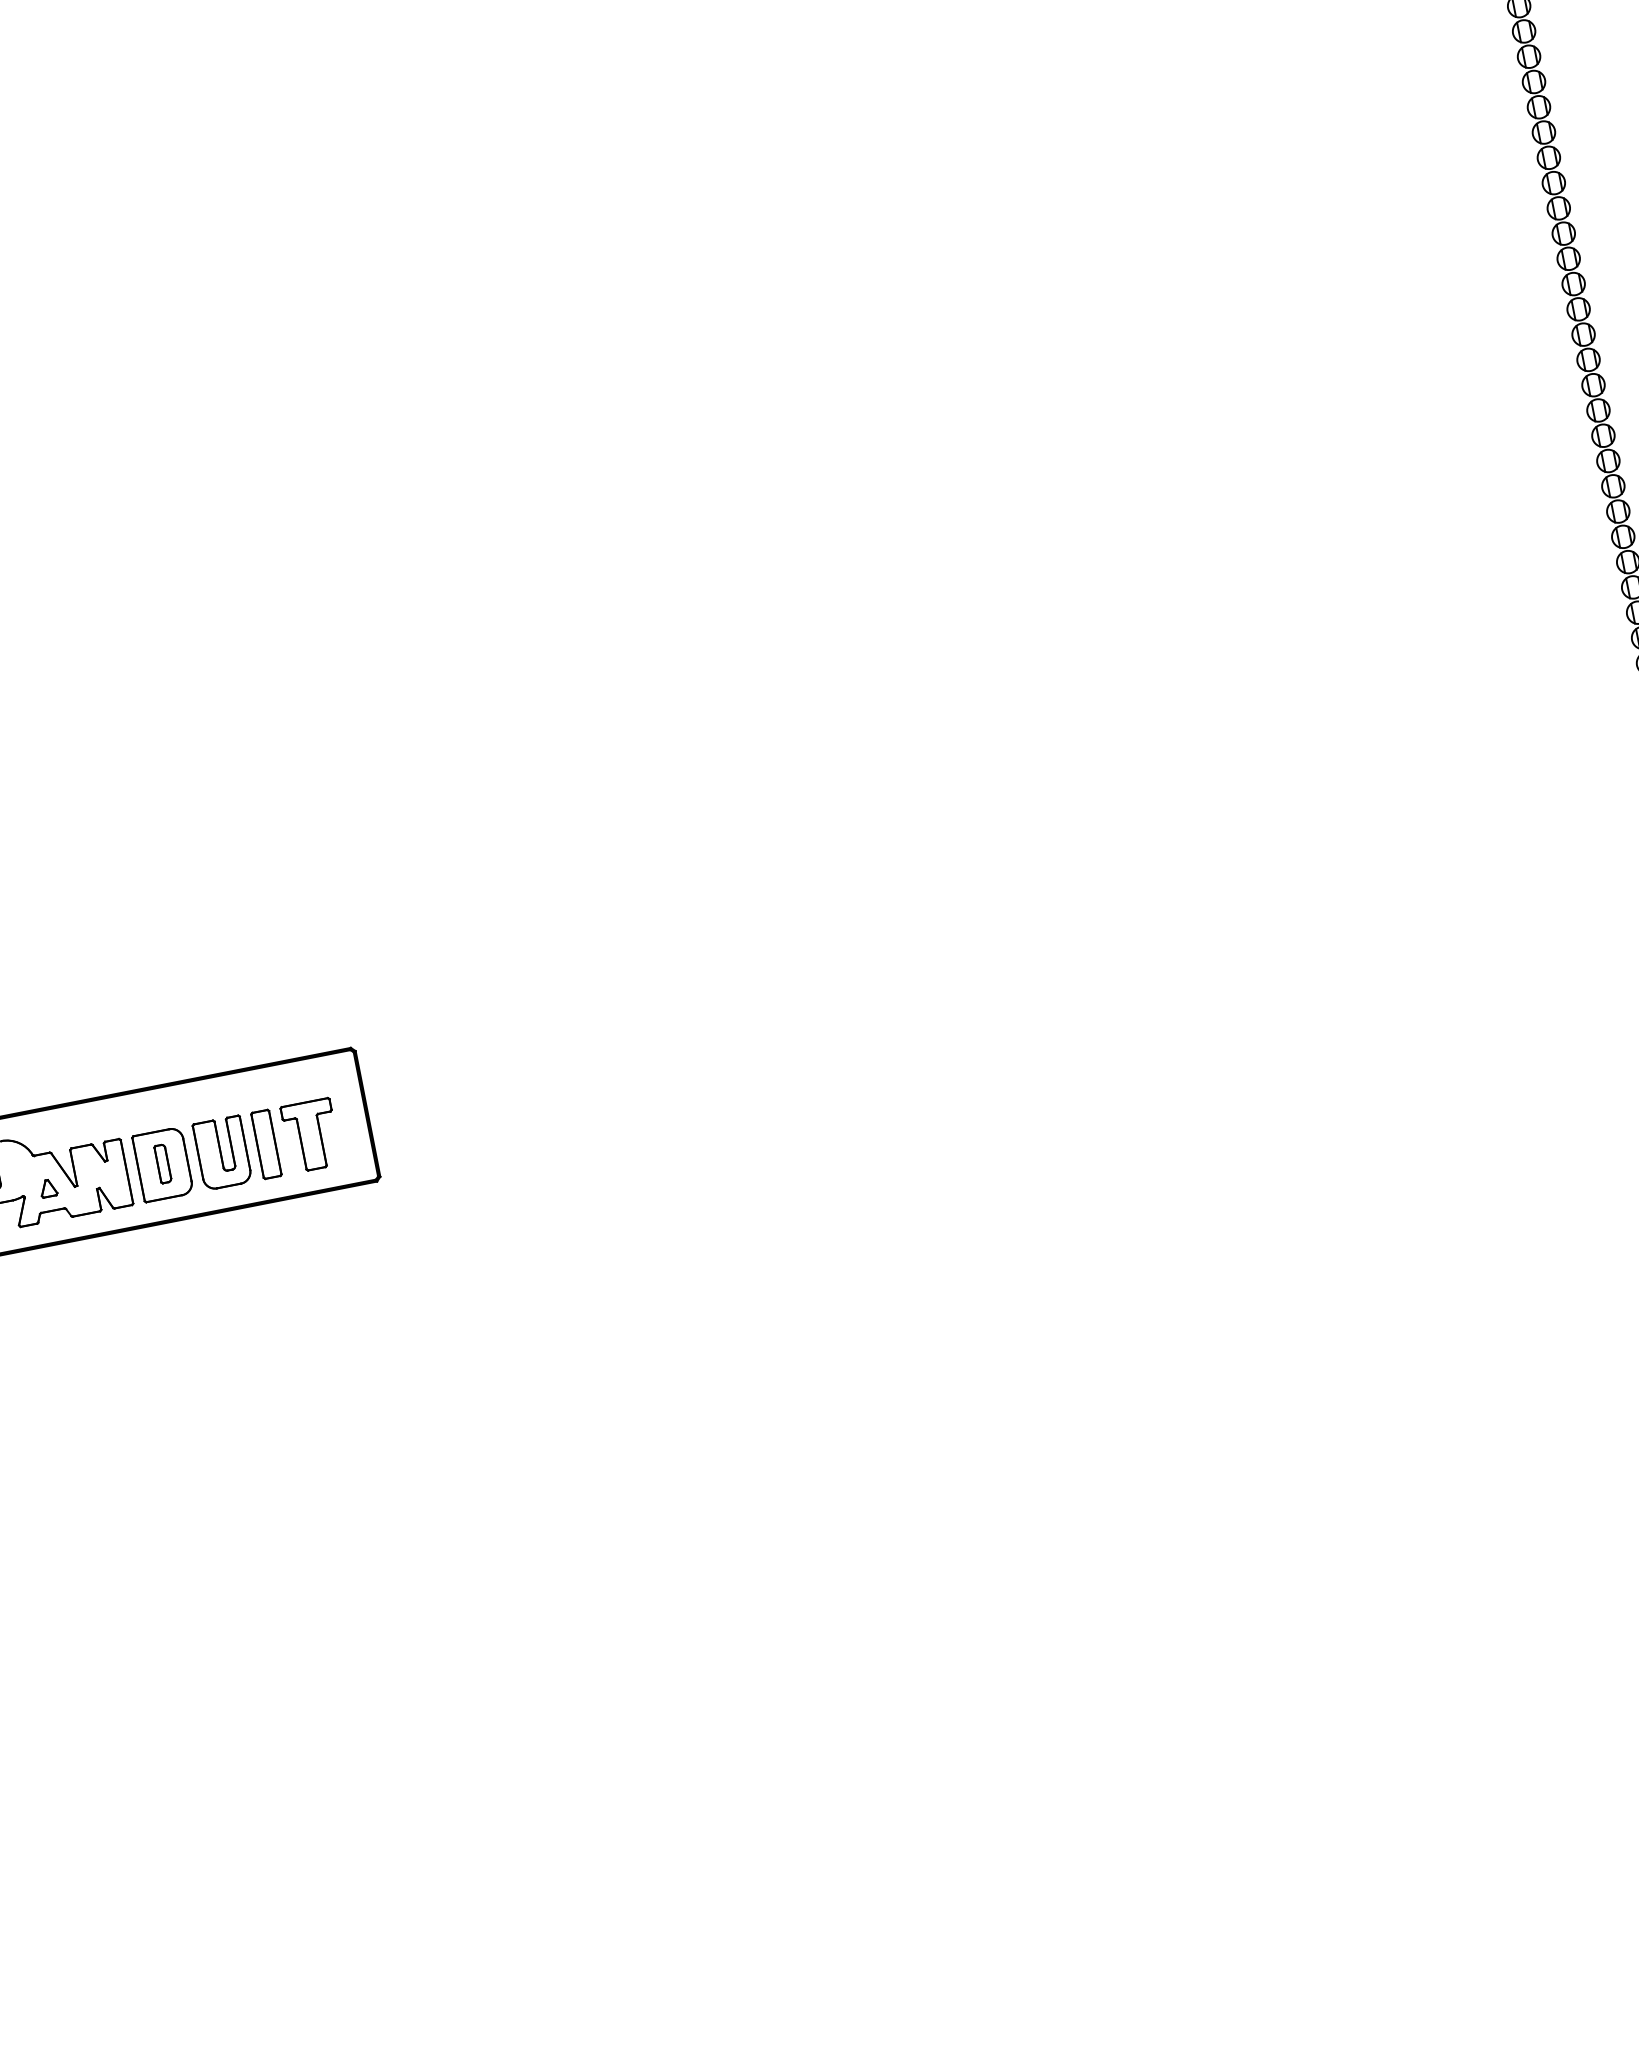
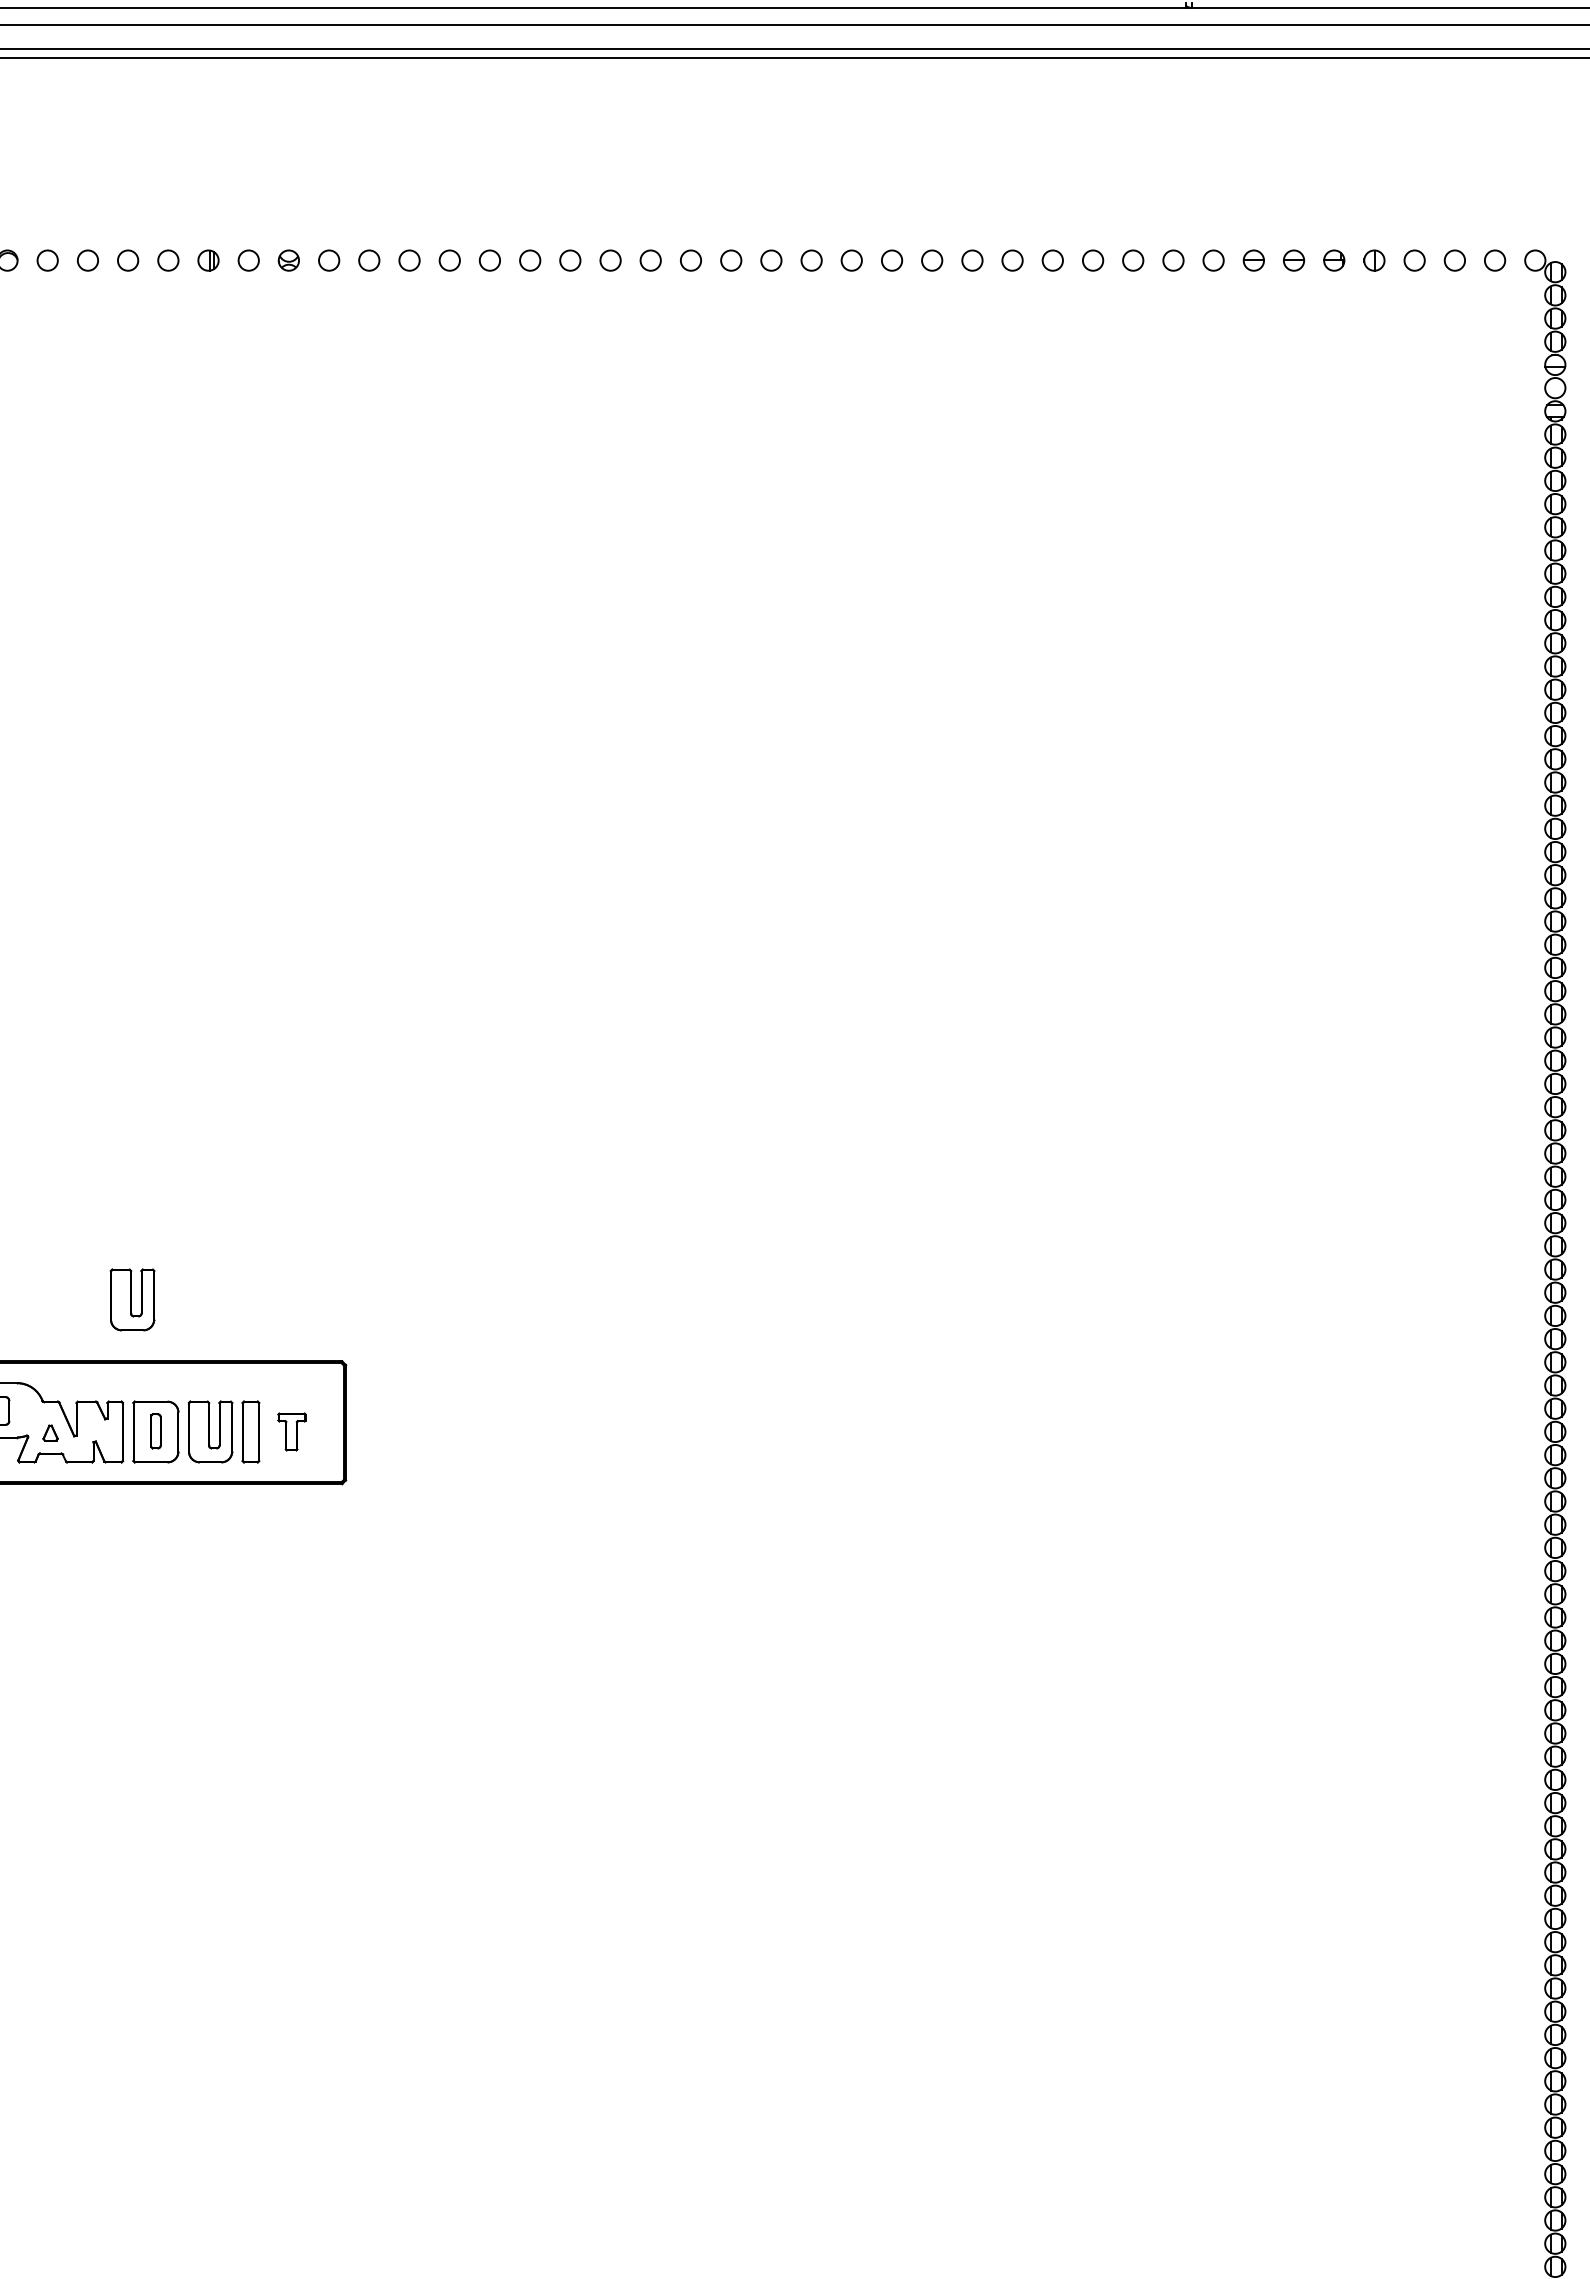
part: (109, 1025) -> (132, 1299), added
part: (310, 1135) -> (291, 1431), size x0.6

